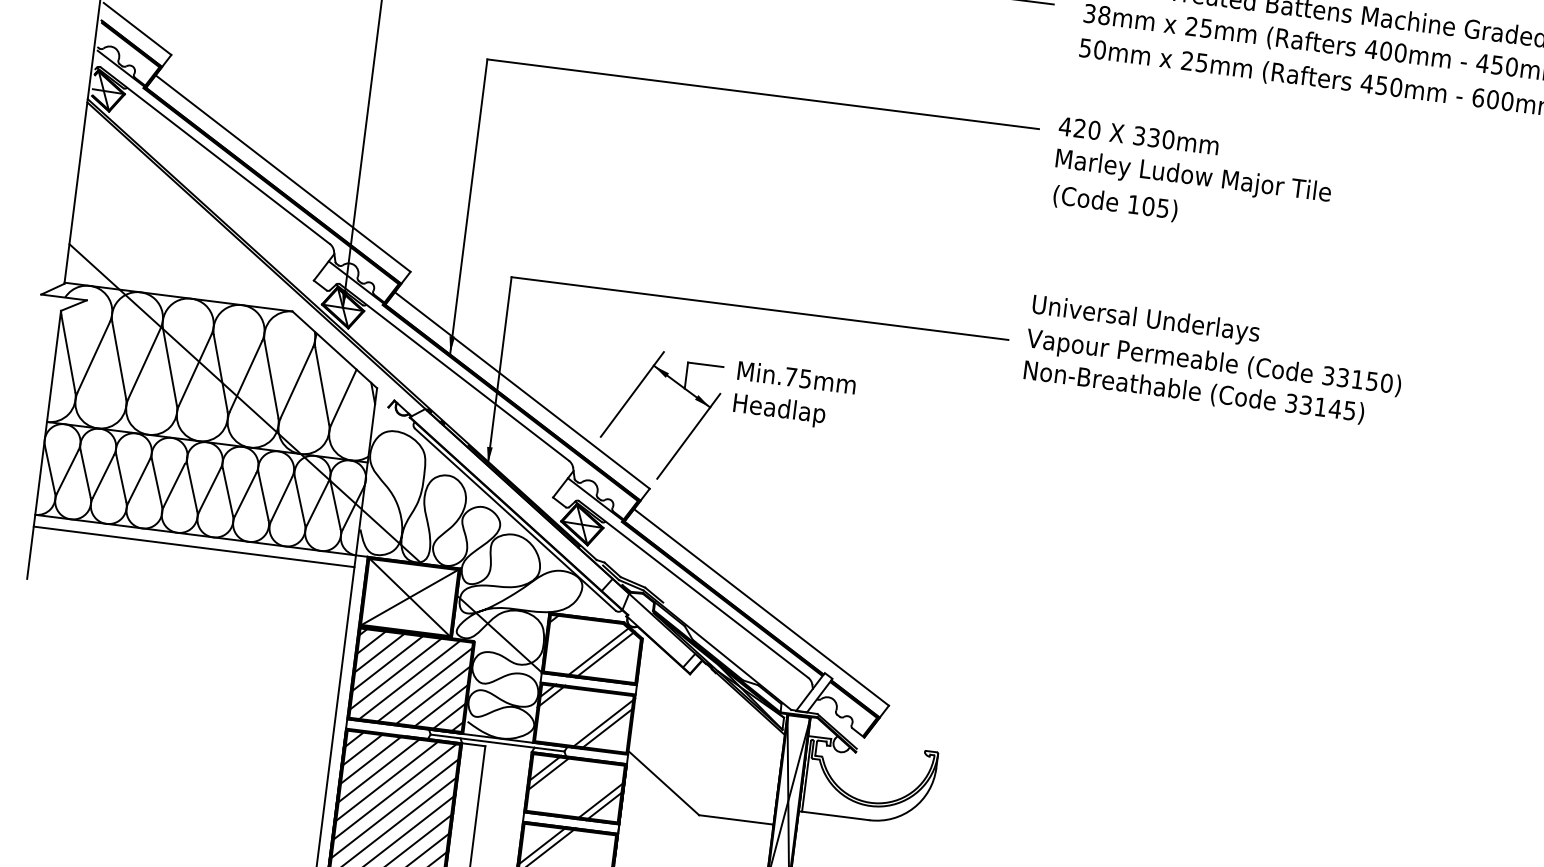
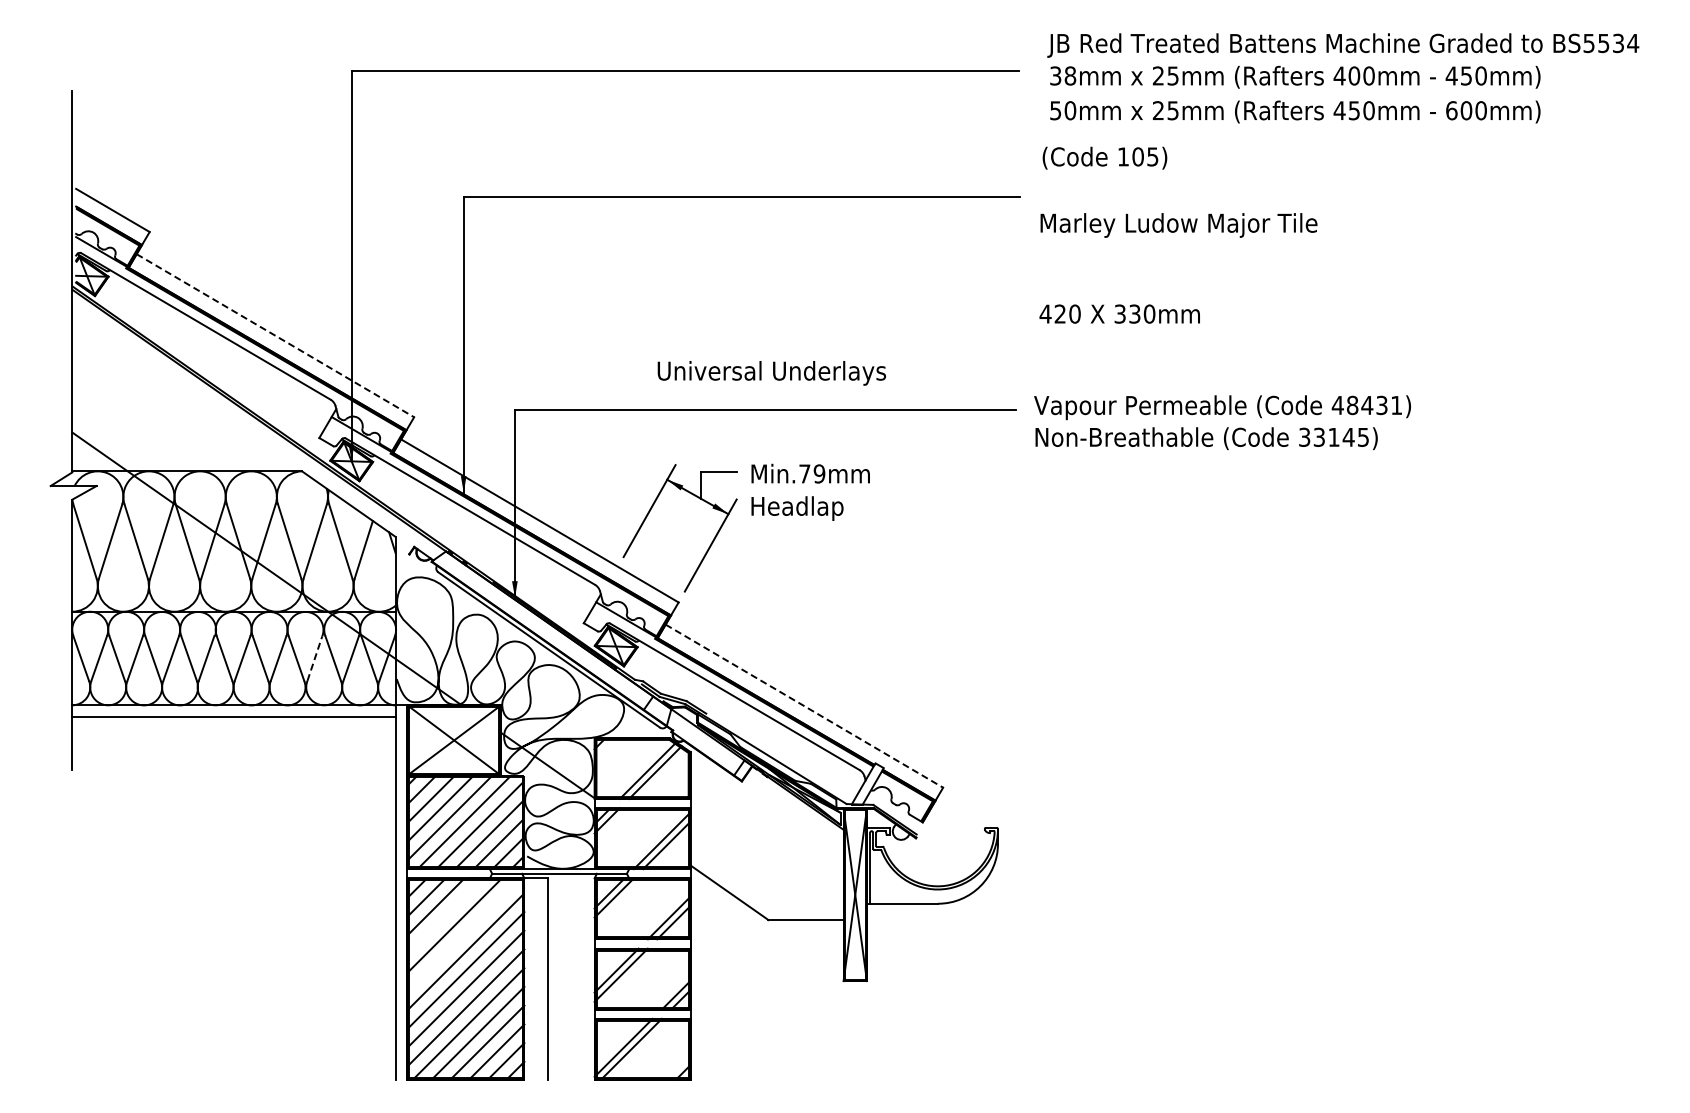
text: (1138, 135) -> (1119, 313), moved
line: (283, 173) -> (275, 335), solid -> dashed
text: (1115, 202) -> (1104, 157), moved
text: (1145, 320) -> (771, 373), moved
text: (805, 378) -> (819, 473), Min.75mm -> Min.79mm
text: (1356, 379) -> (1366, 405), 33150) -> 48431)
line: (282, 498) -> (315, 658), solid -> dashed
line: (761, 607) -> (804, 706), solid -> dashed
line: (378, 771) -> (444, 916), removed
line: (394, 792) -> (463, 935), removed

